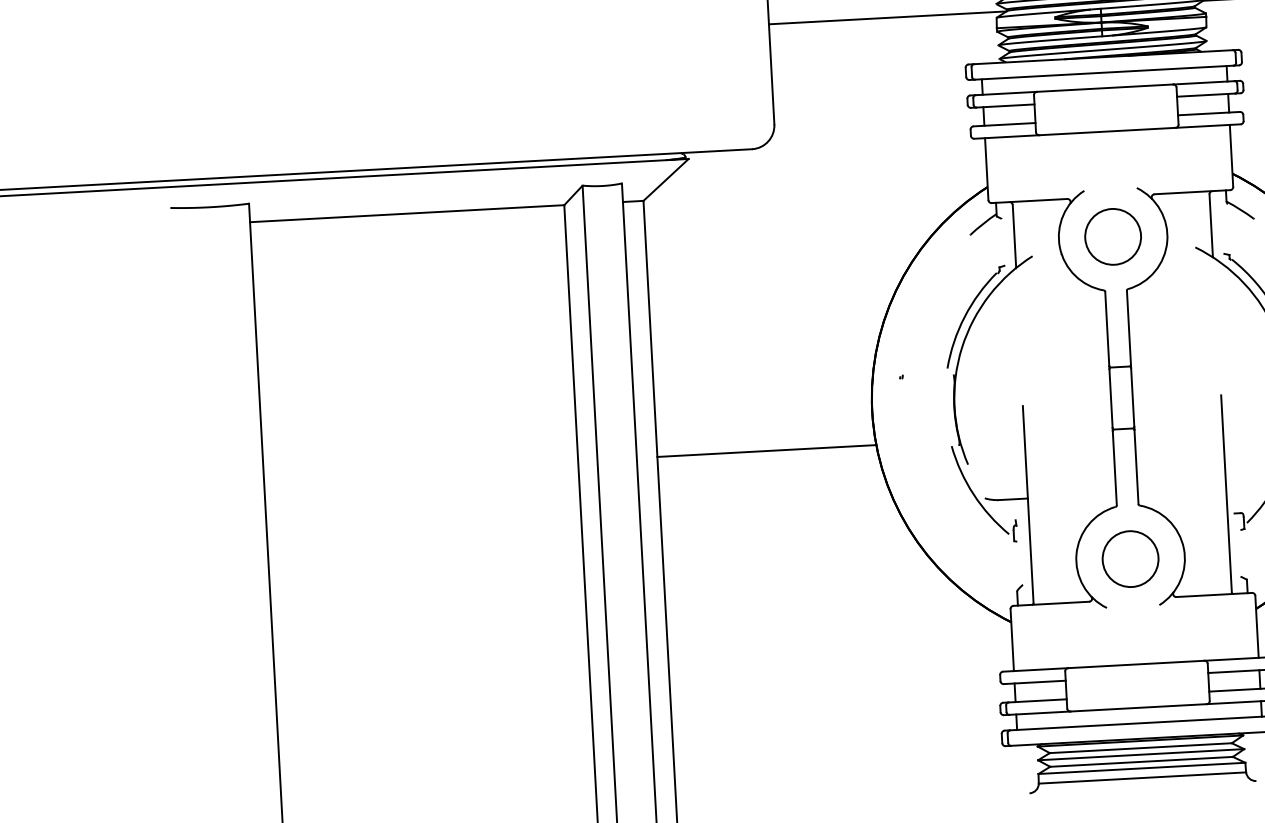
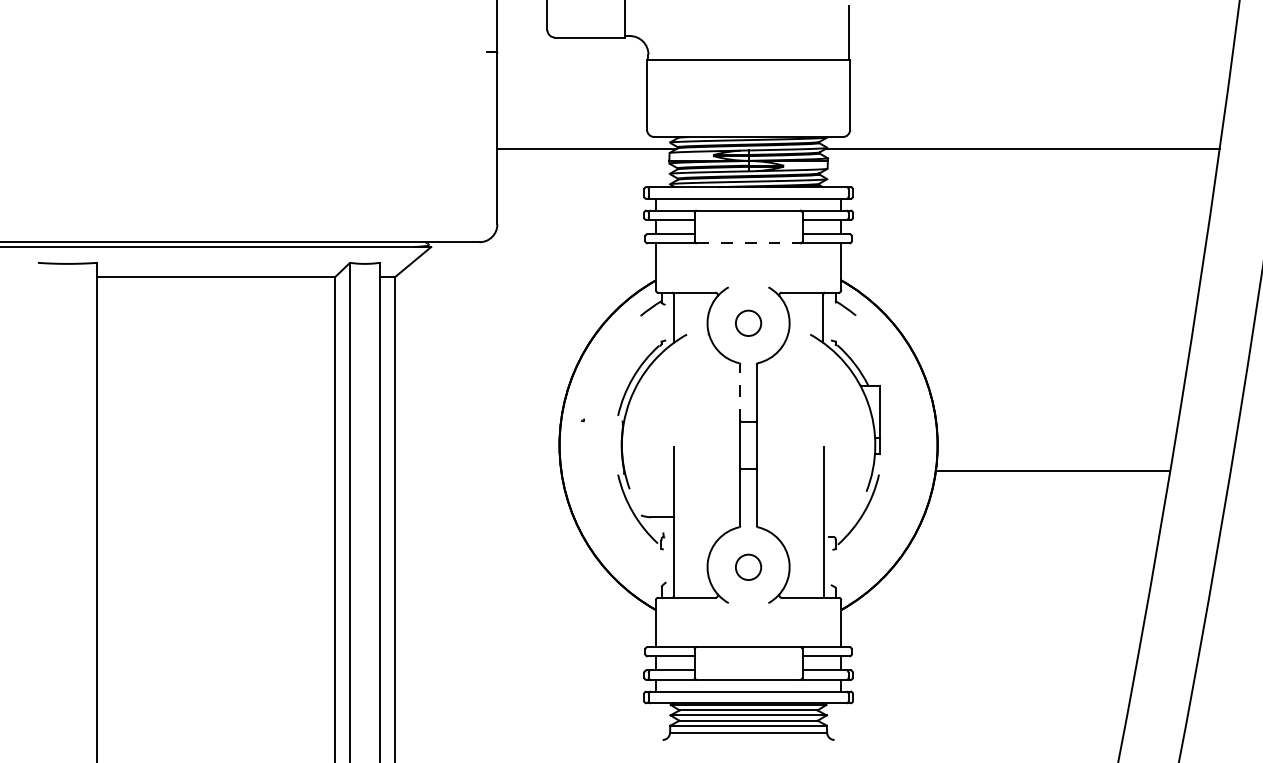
line: (1107, 131) -> (748, 243), solid -> dashed
circle: (1113, 237) -> (748, 323), size x0.6
line: (1107, 328) -> (740, 392), solid -> dashed
line: (767, 450) -> (478, 470), removed
circle: (1130, 559) -> (748, 567), size x0.6

